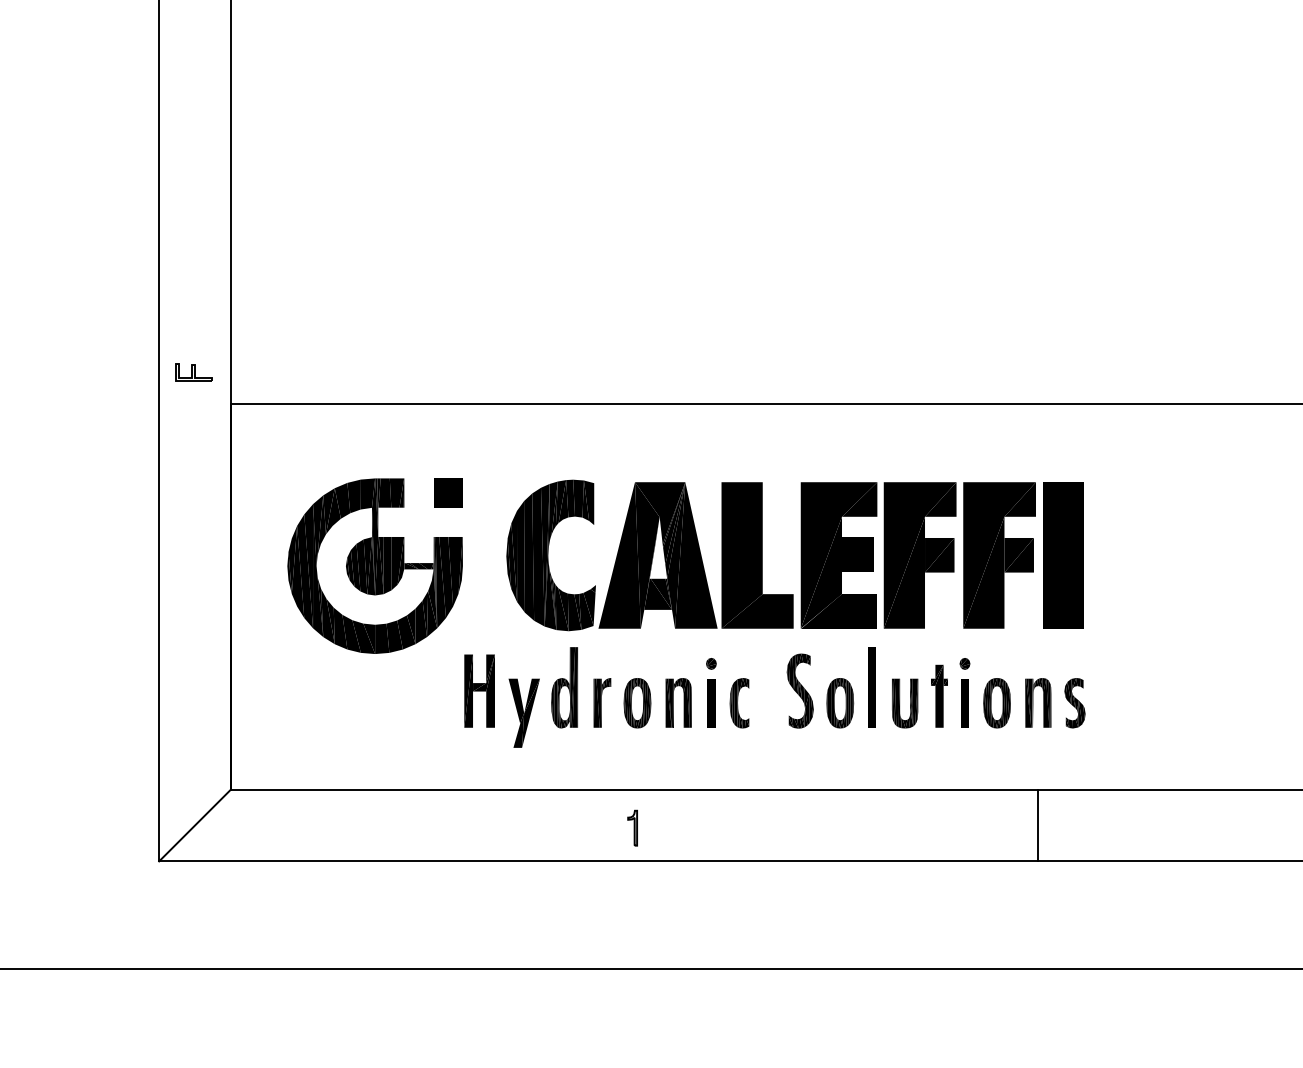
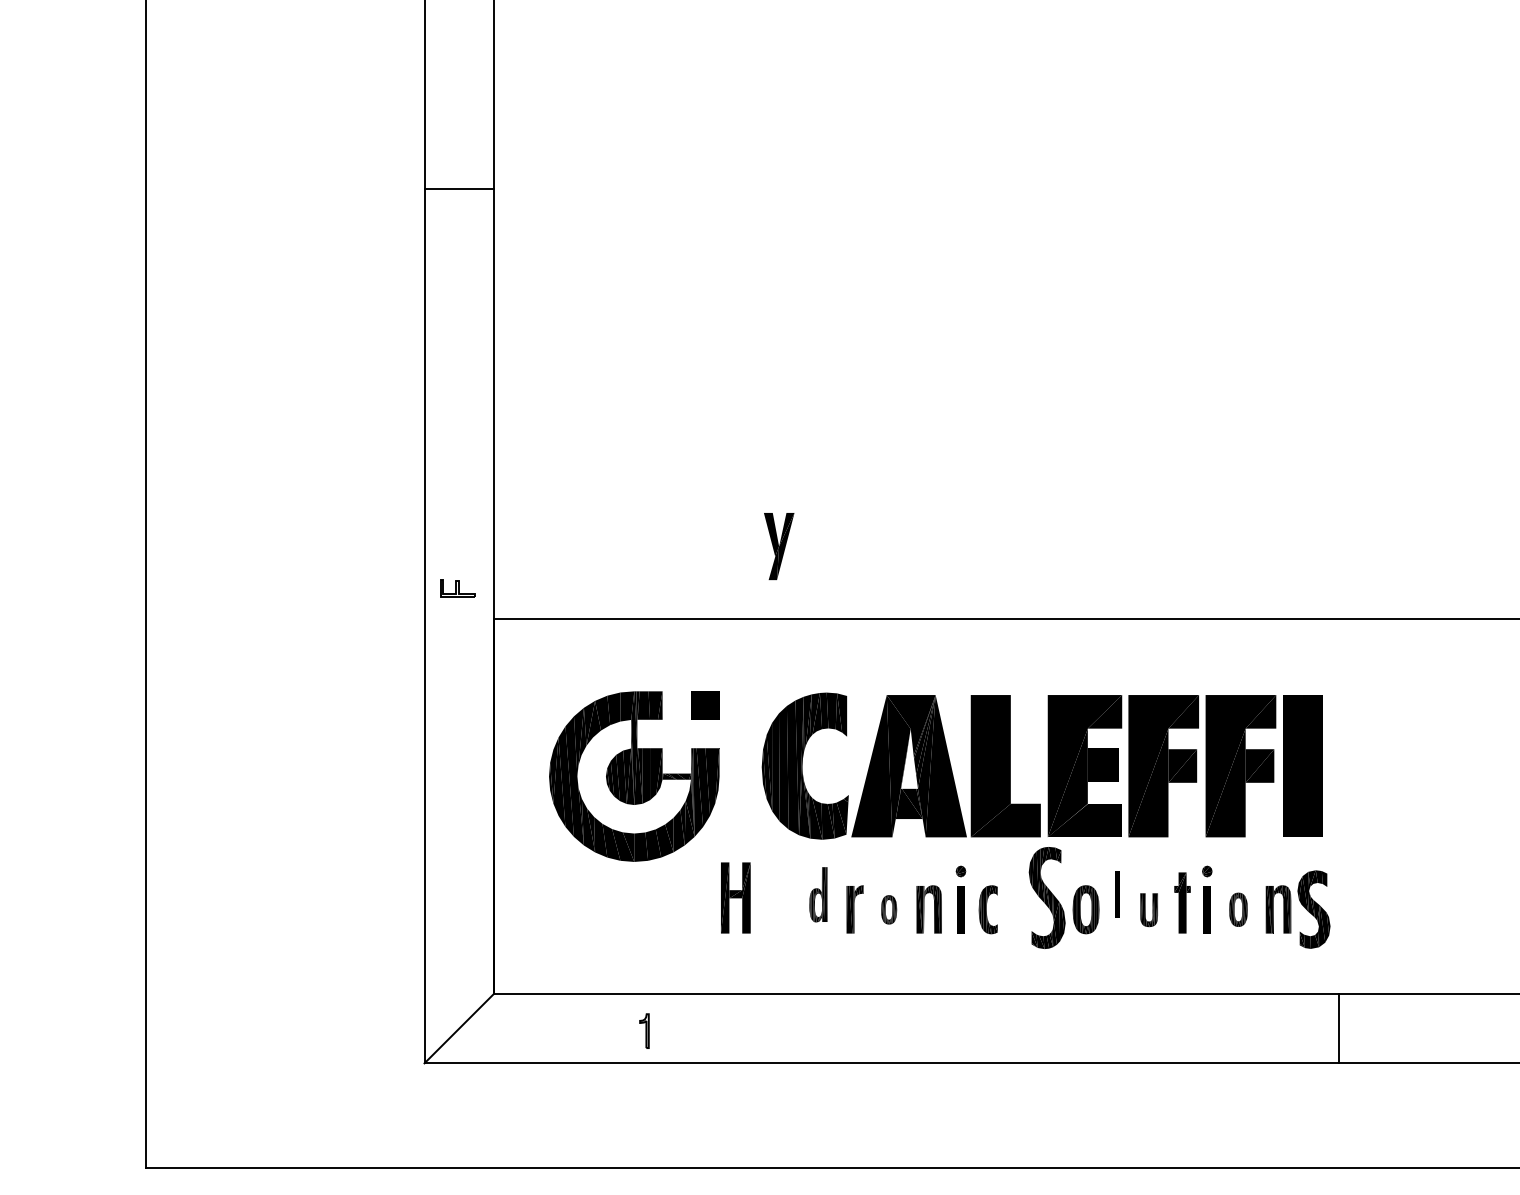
part: (564, 687) -> (818, 894), size x0.7
part: (871, 687) -> (1116, 894), size x0.6
part: (800, 690) -> (1047, 897), size x1.4
part: (636, 702) -> (888, 909), size x0.6
part: (997, 702) -> (1238, 909), size x0.7
part: (1075, 702) -> (1314, 909), size x1.6
part: (904, 704) -> (1148, 910), size x0.7
part: (524, 713) -> (779, 546), moved
line: (1038, 825) -> (1339, 1028), moved
part: (632, 827) -> (644, 1030), moved

